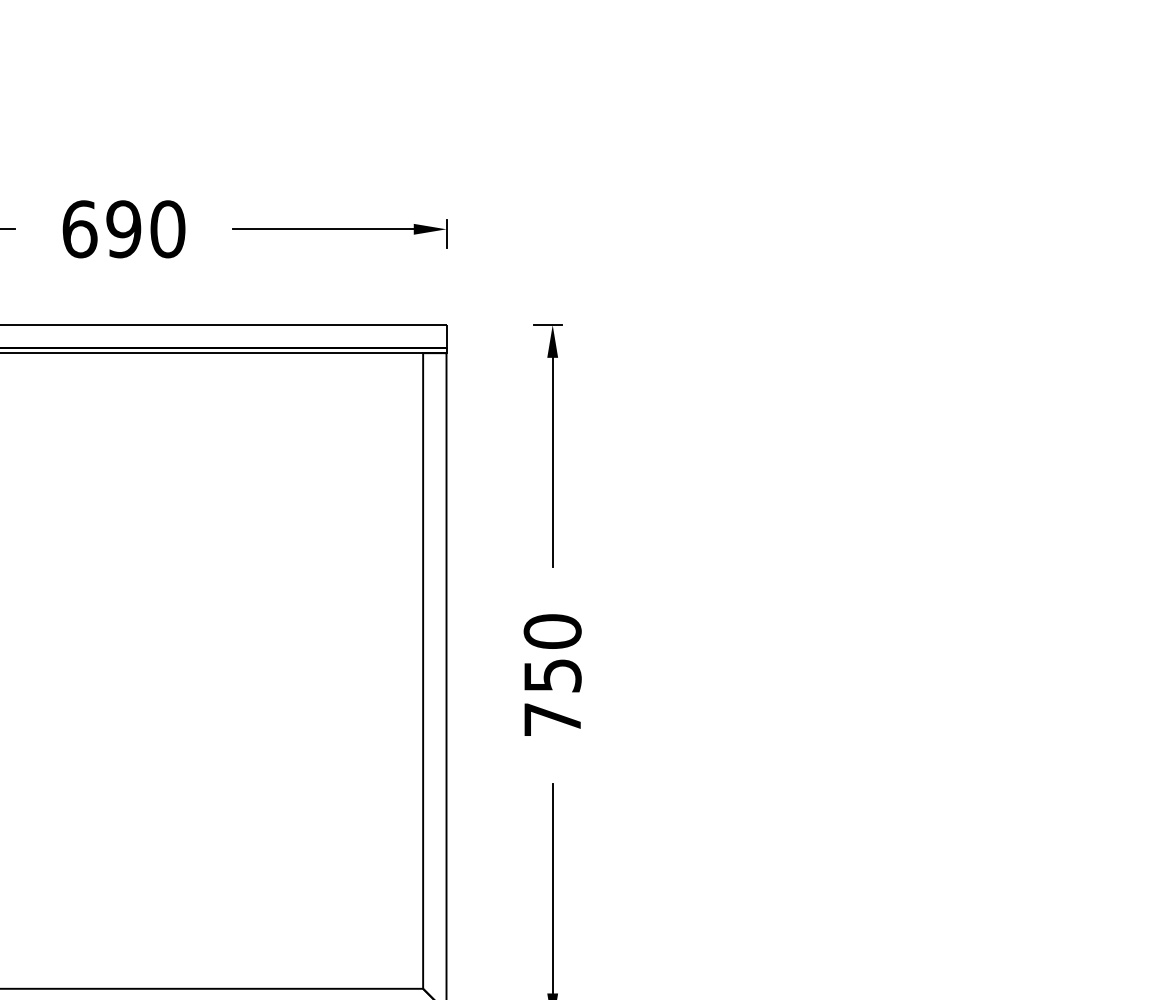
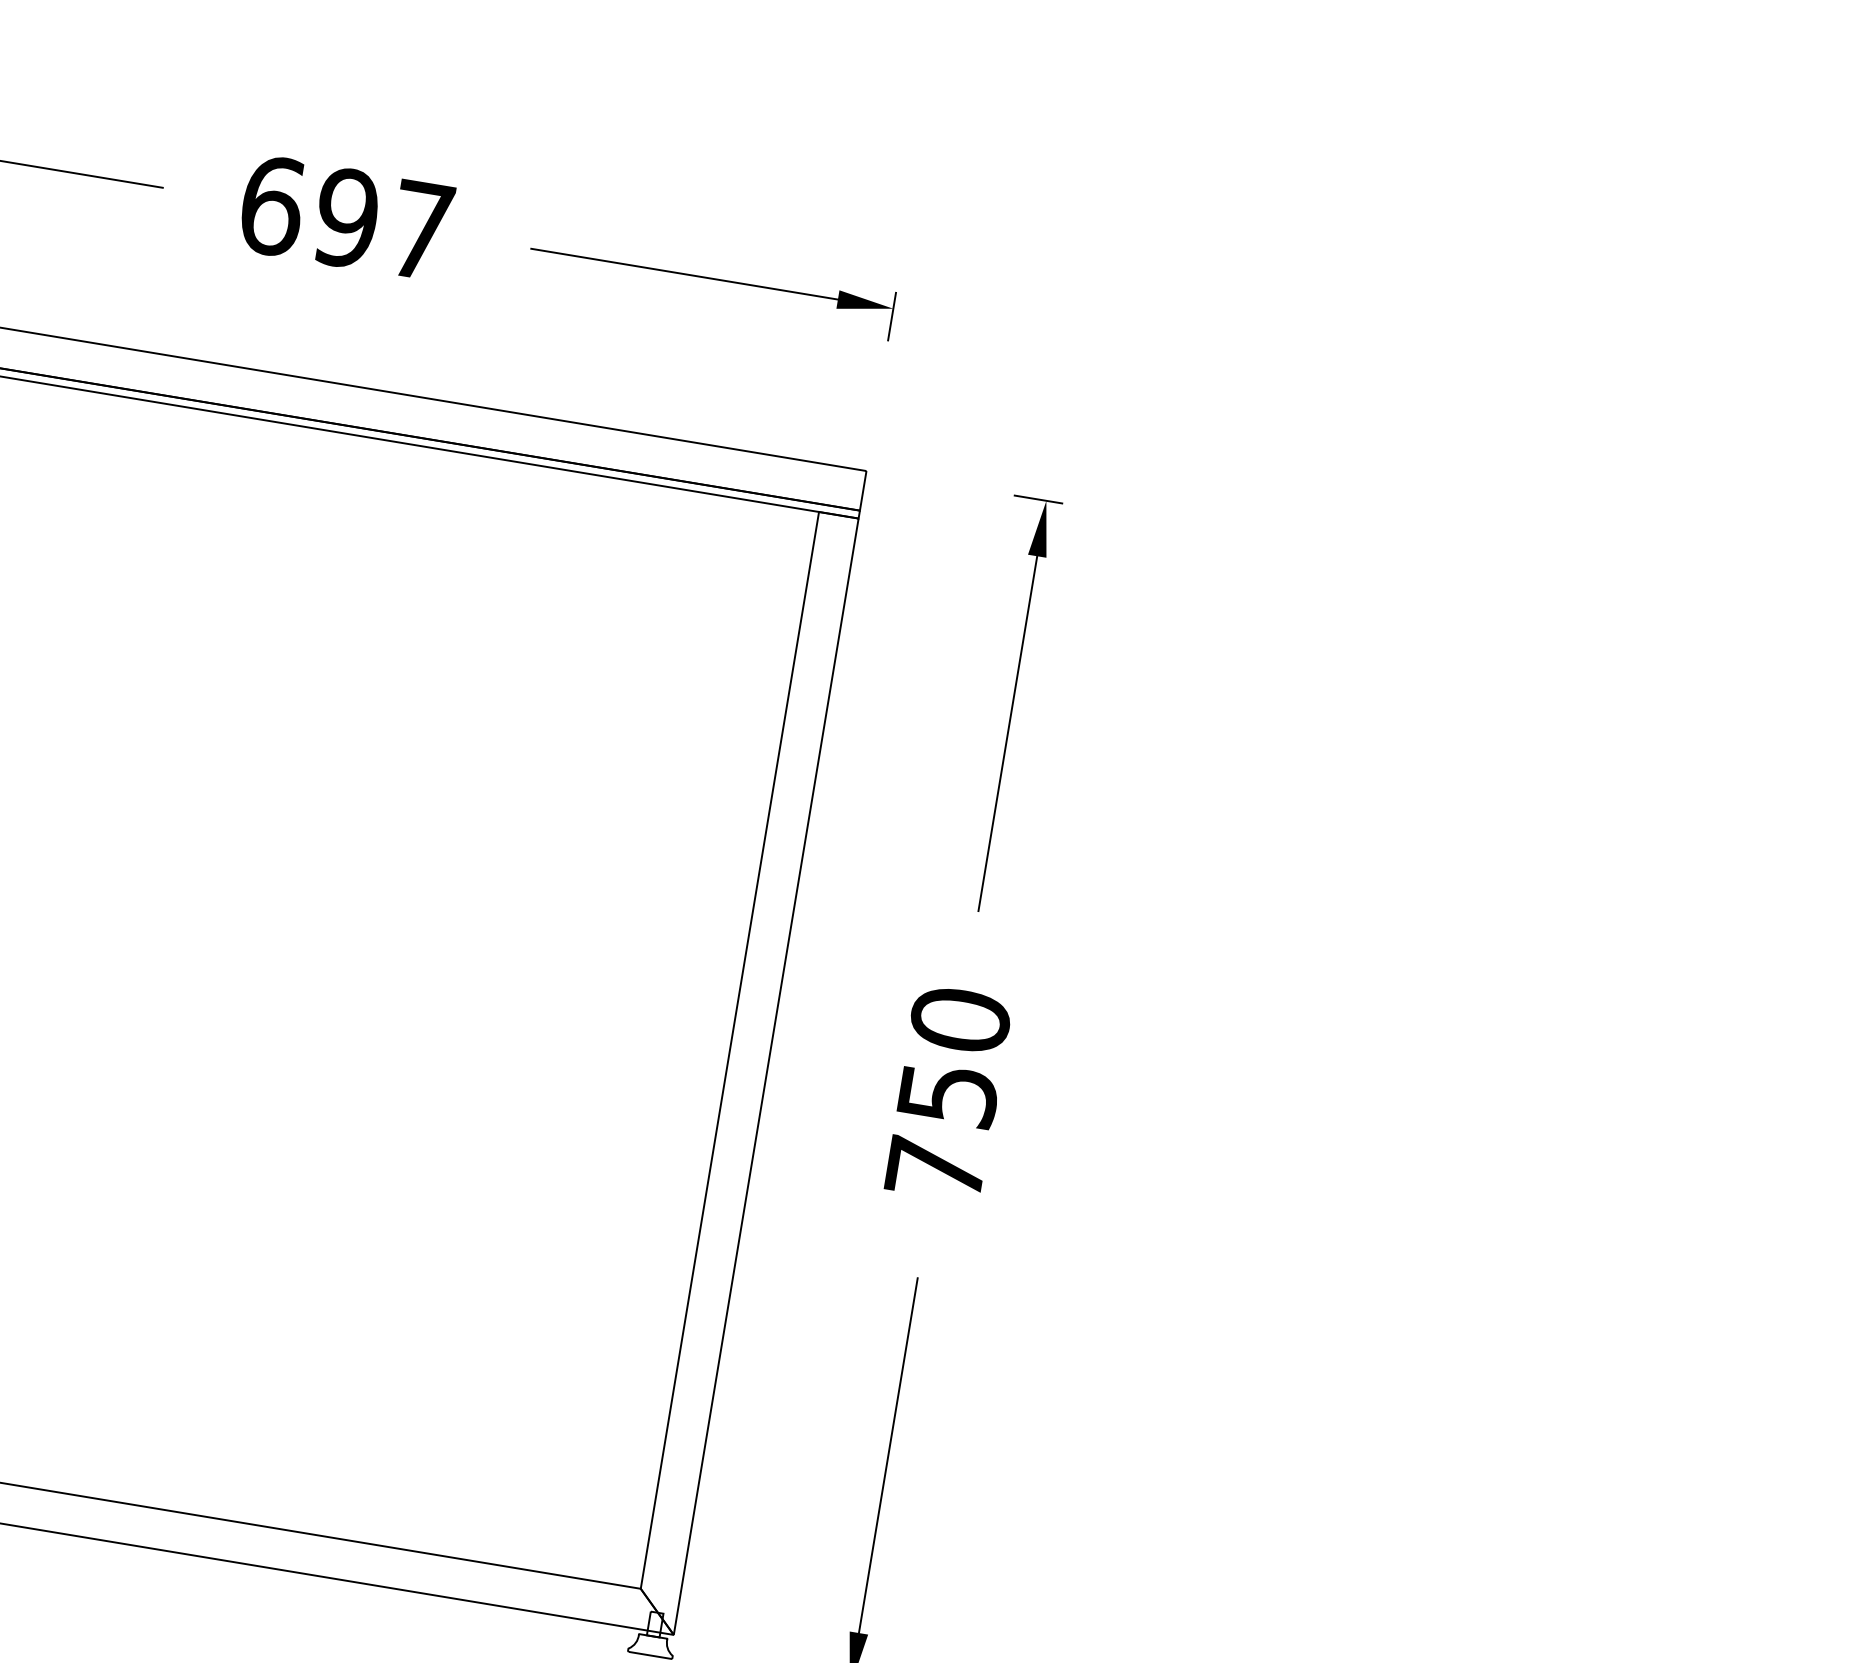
text: (167, 229) -> (420, 230), 690 -> 697

